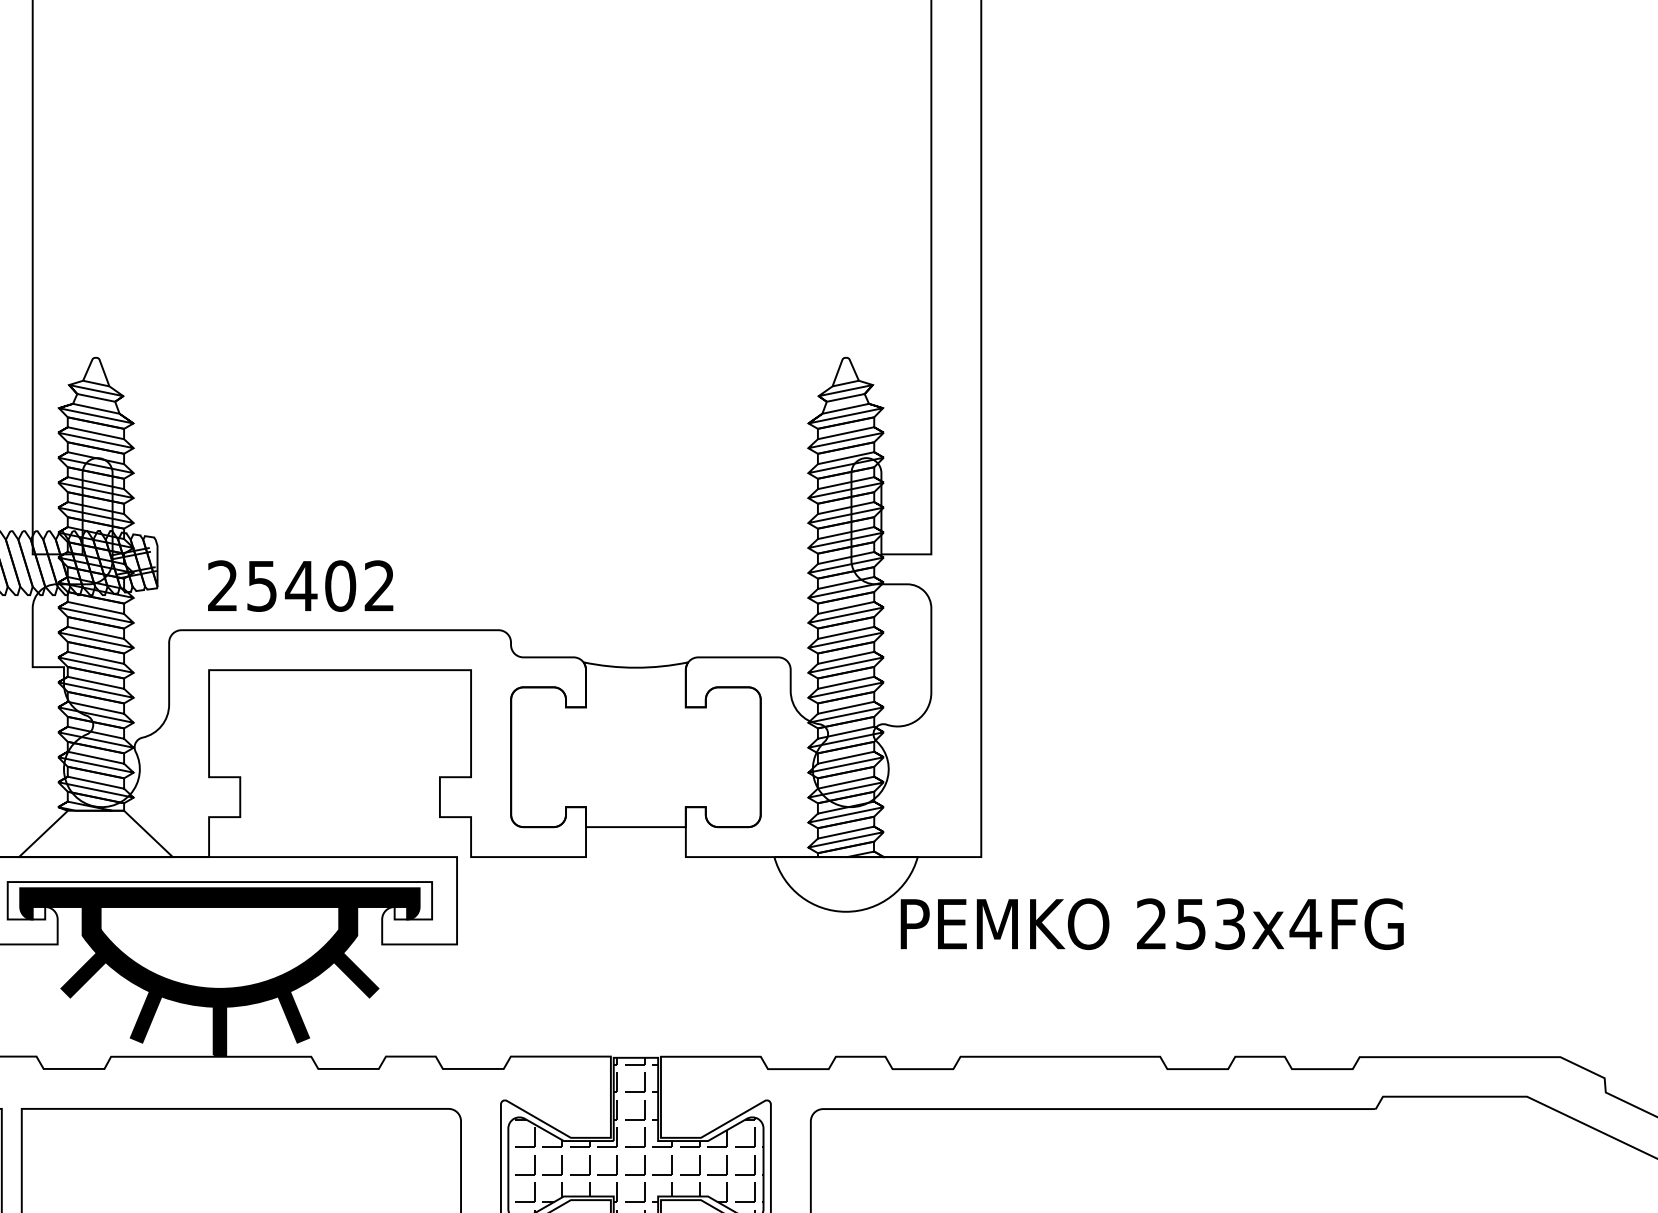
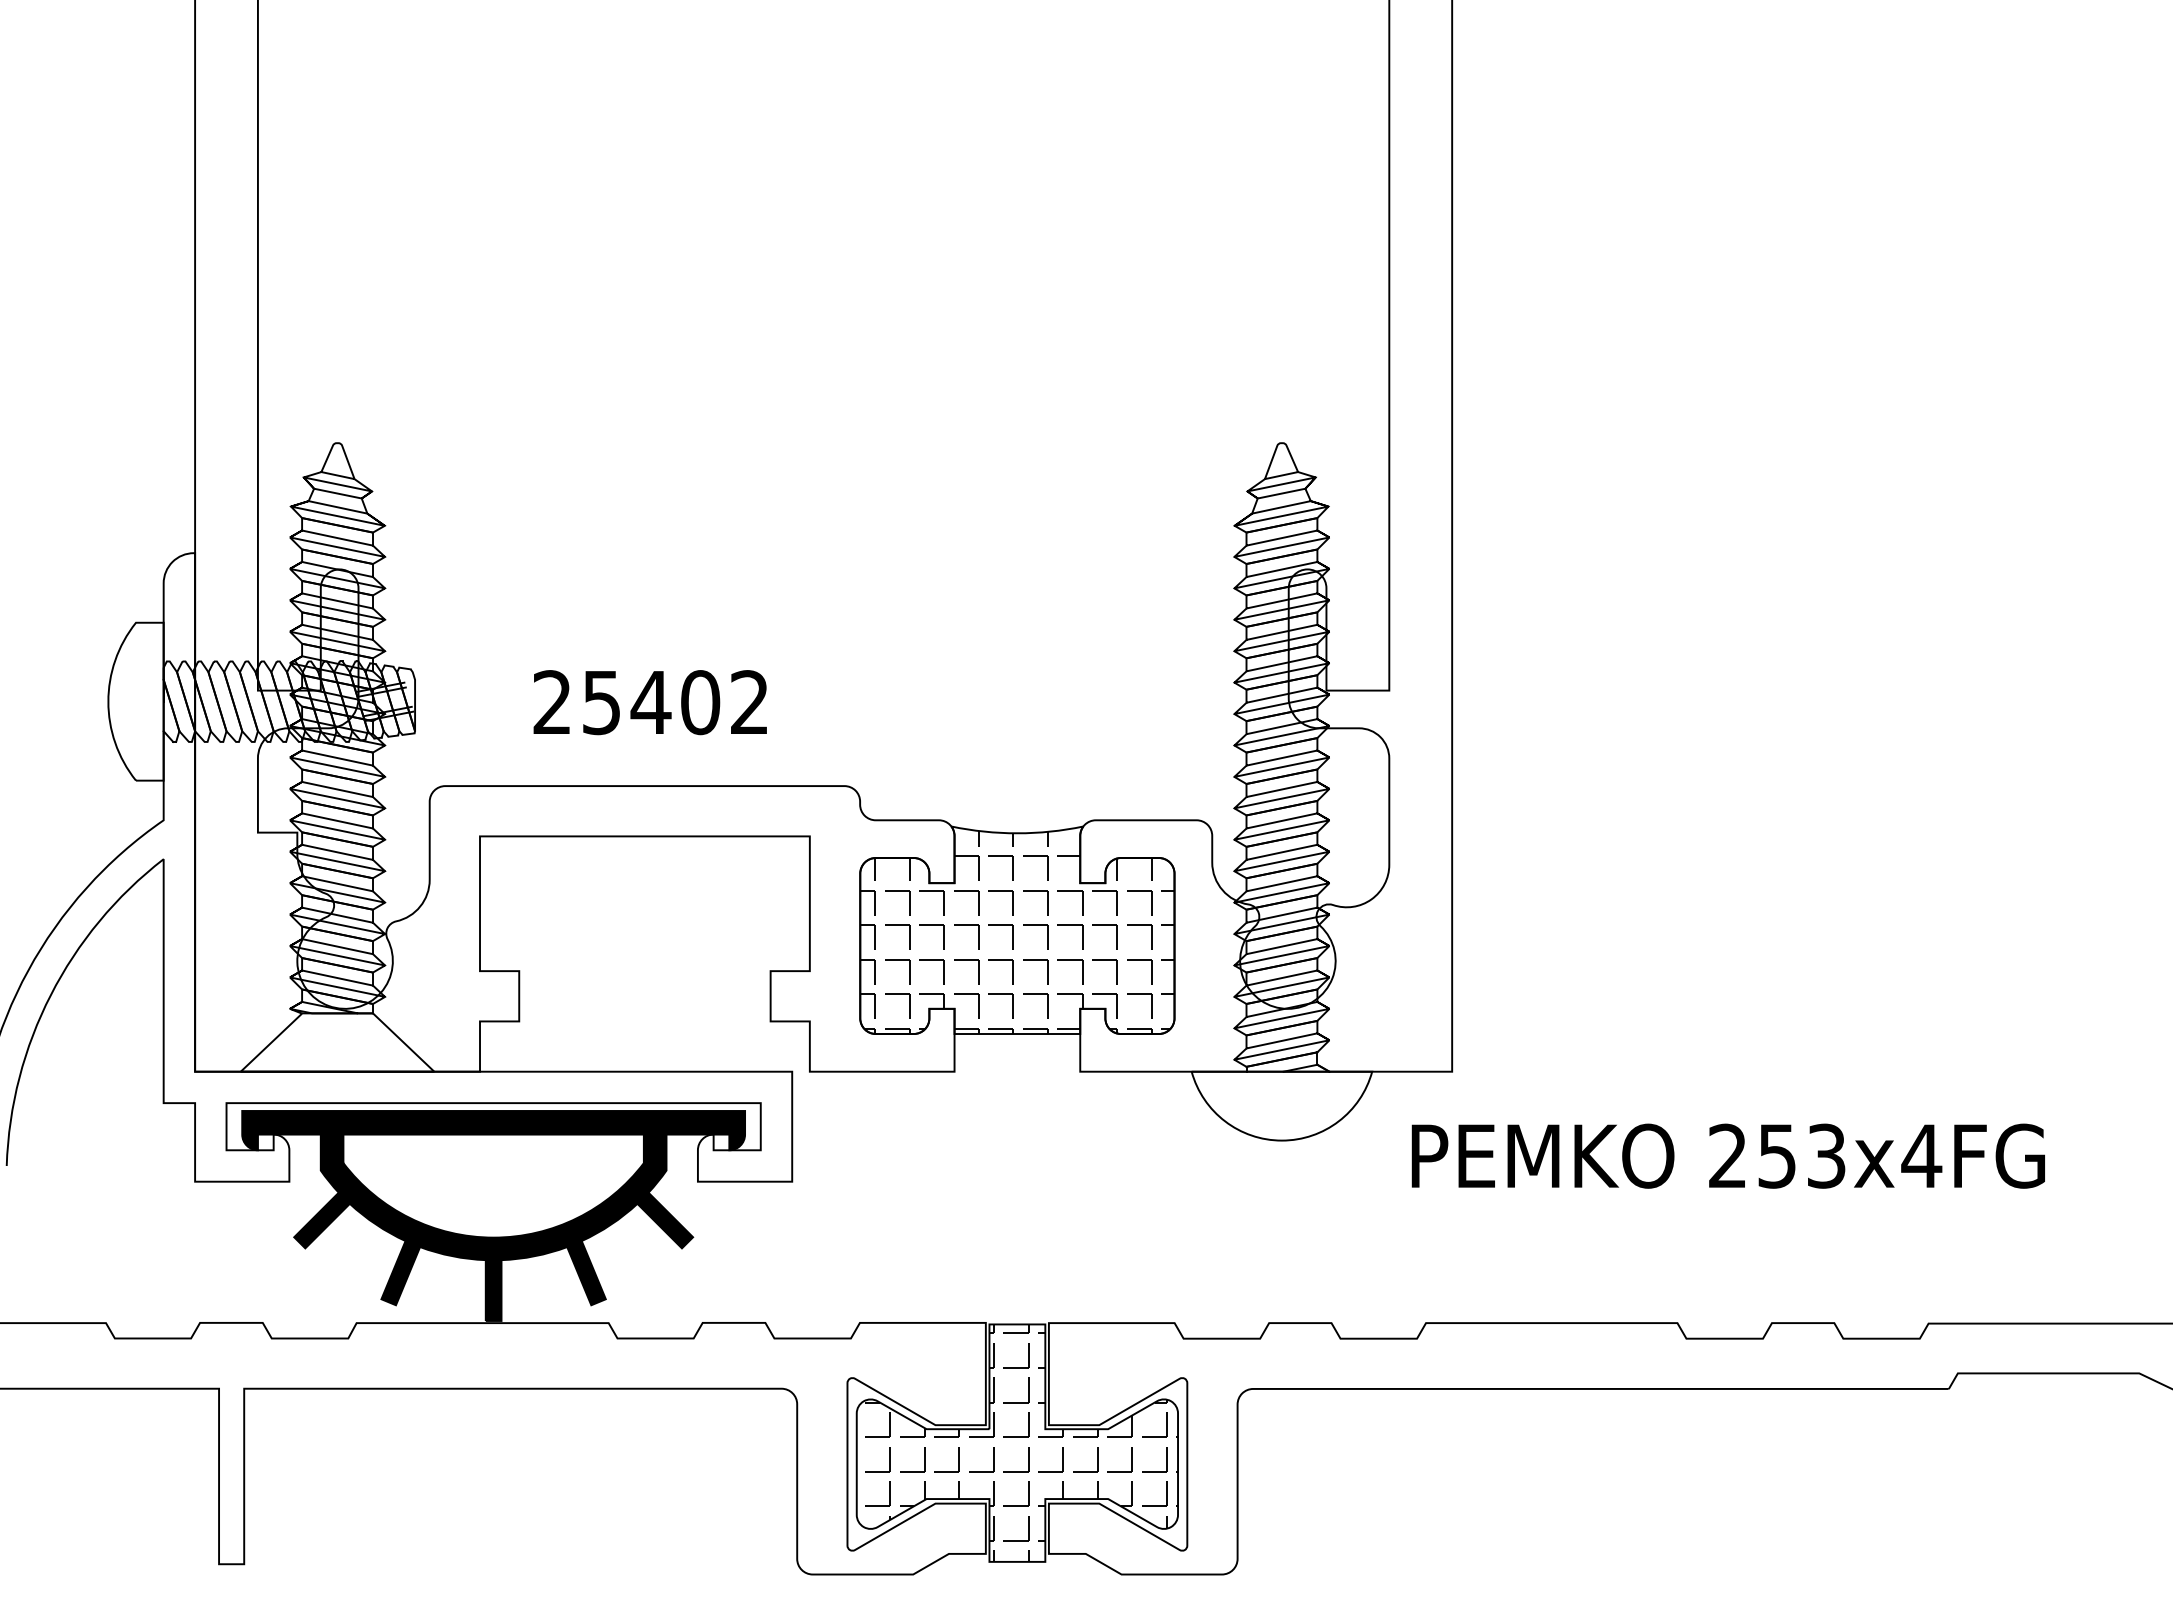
text: (300, 586) -> (649, 702), moved
hatch: (636, 744) -> (1017, 930), added
text: (1151, 923) -> (1727, 1155), moved

